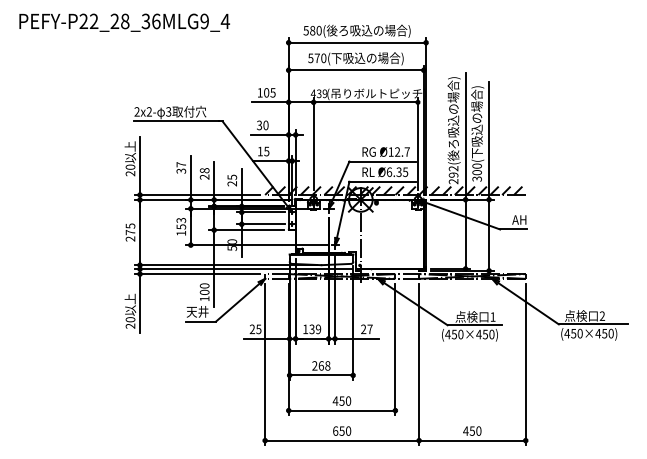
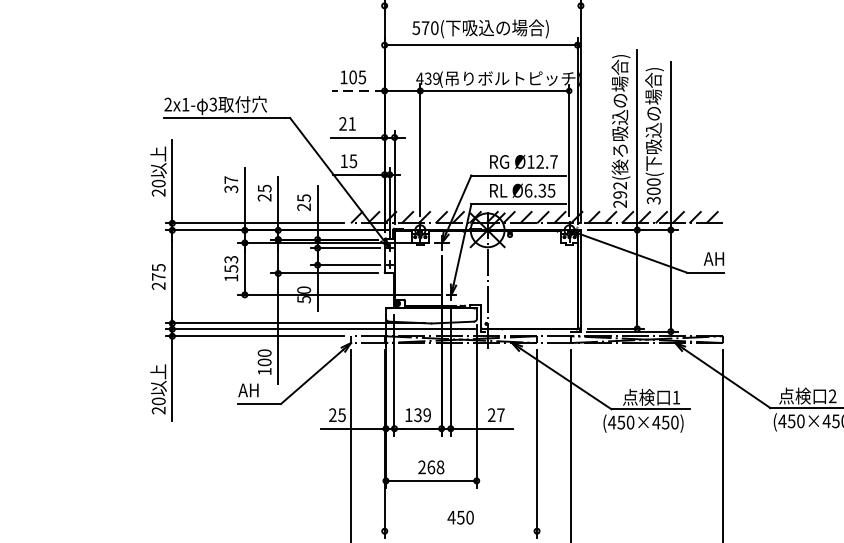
line: (357, 42) -> (482, 5), removed
line: (269, 102) -> (357, 91), solid -> dashed
text: (148, 111) -> (184, 104), 2x2- -> 2x1-
text: (262, 125) -> (347, 124), 30 -> 21
text: (204, 170) -> (264, 188), 28 -> 25
text: (197, 311) -> (254, 389), 天井 -> AH
line: (341, 410) -> (460, 531), removed

